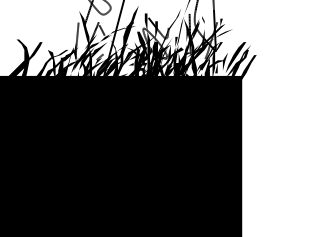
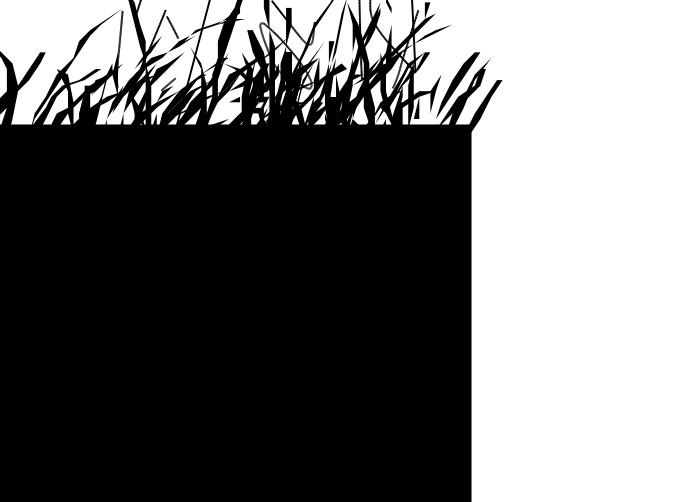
fill: (56, 51) -> (75, 72), added
fill: (203, 61) -> (388, 93), added

